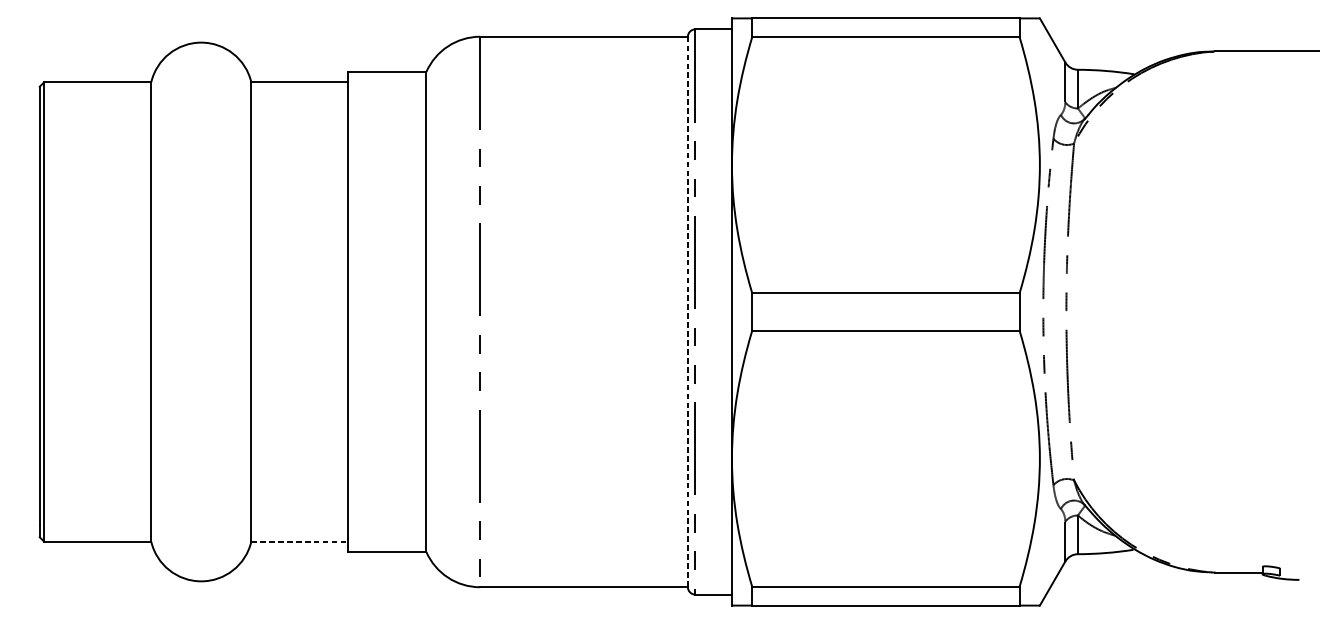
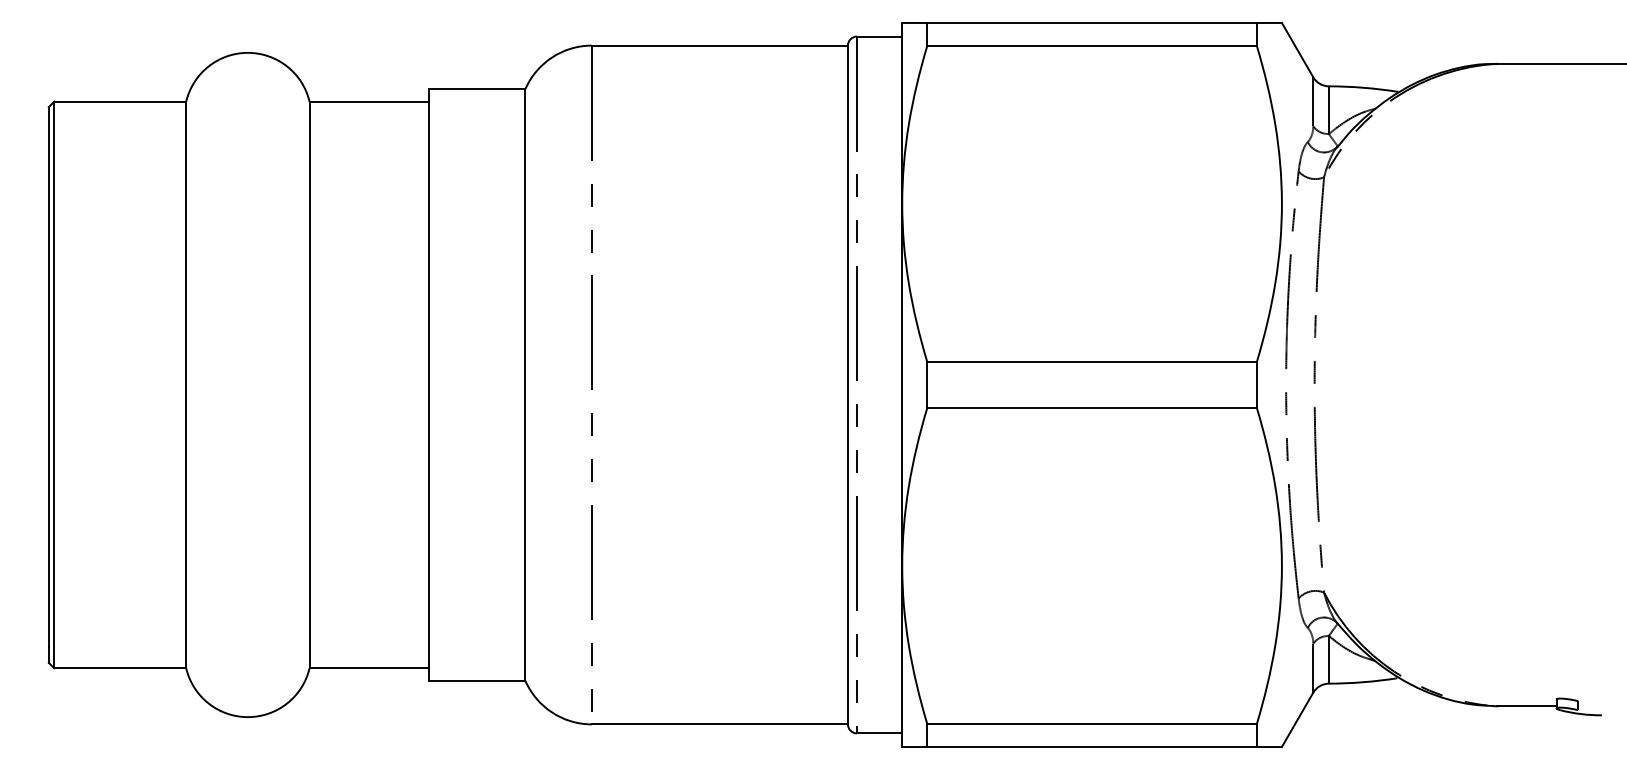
line: (687, 312) -> (847, 385), dashed -> solid
line: (299, 541) -> (369, 668), dashed -> solid

